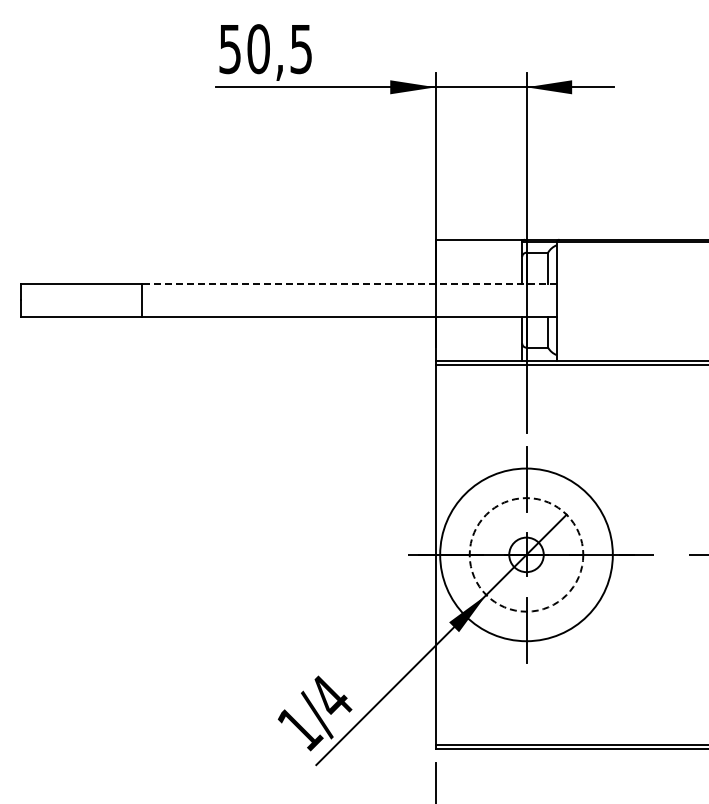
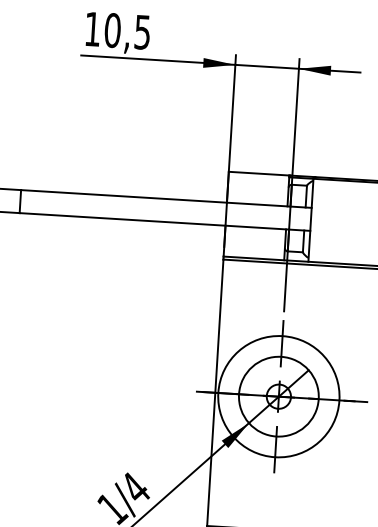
text: (229, 49) -> (92, 29), 50,5 -> 10,5
line: (349, 283) -> (166, 198), dashed -> solid
circle: (526, 554) -> (278, 396), dashed -> solid

